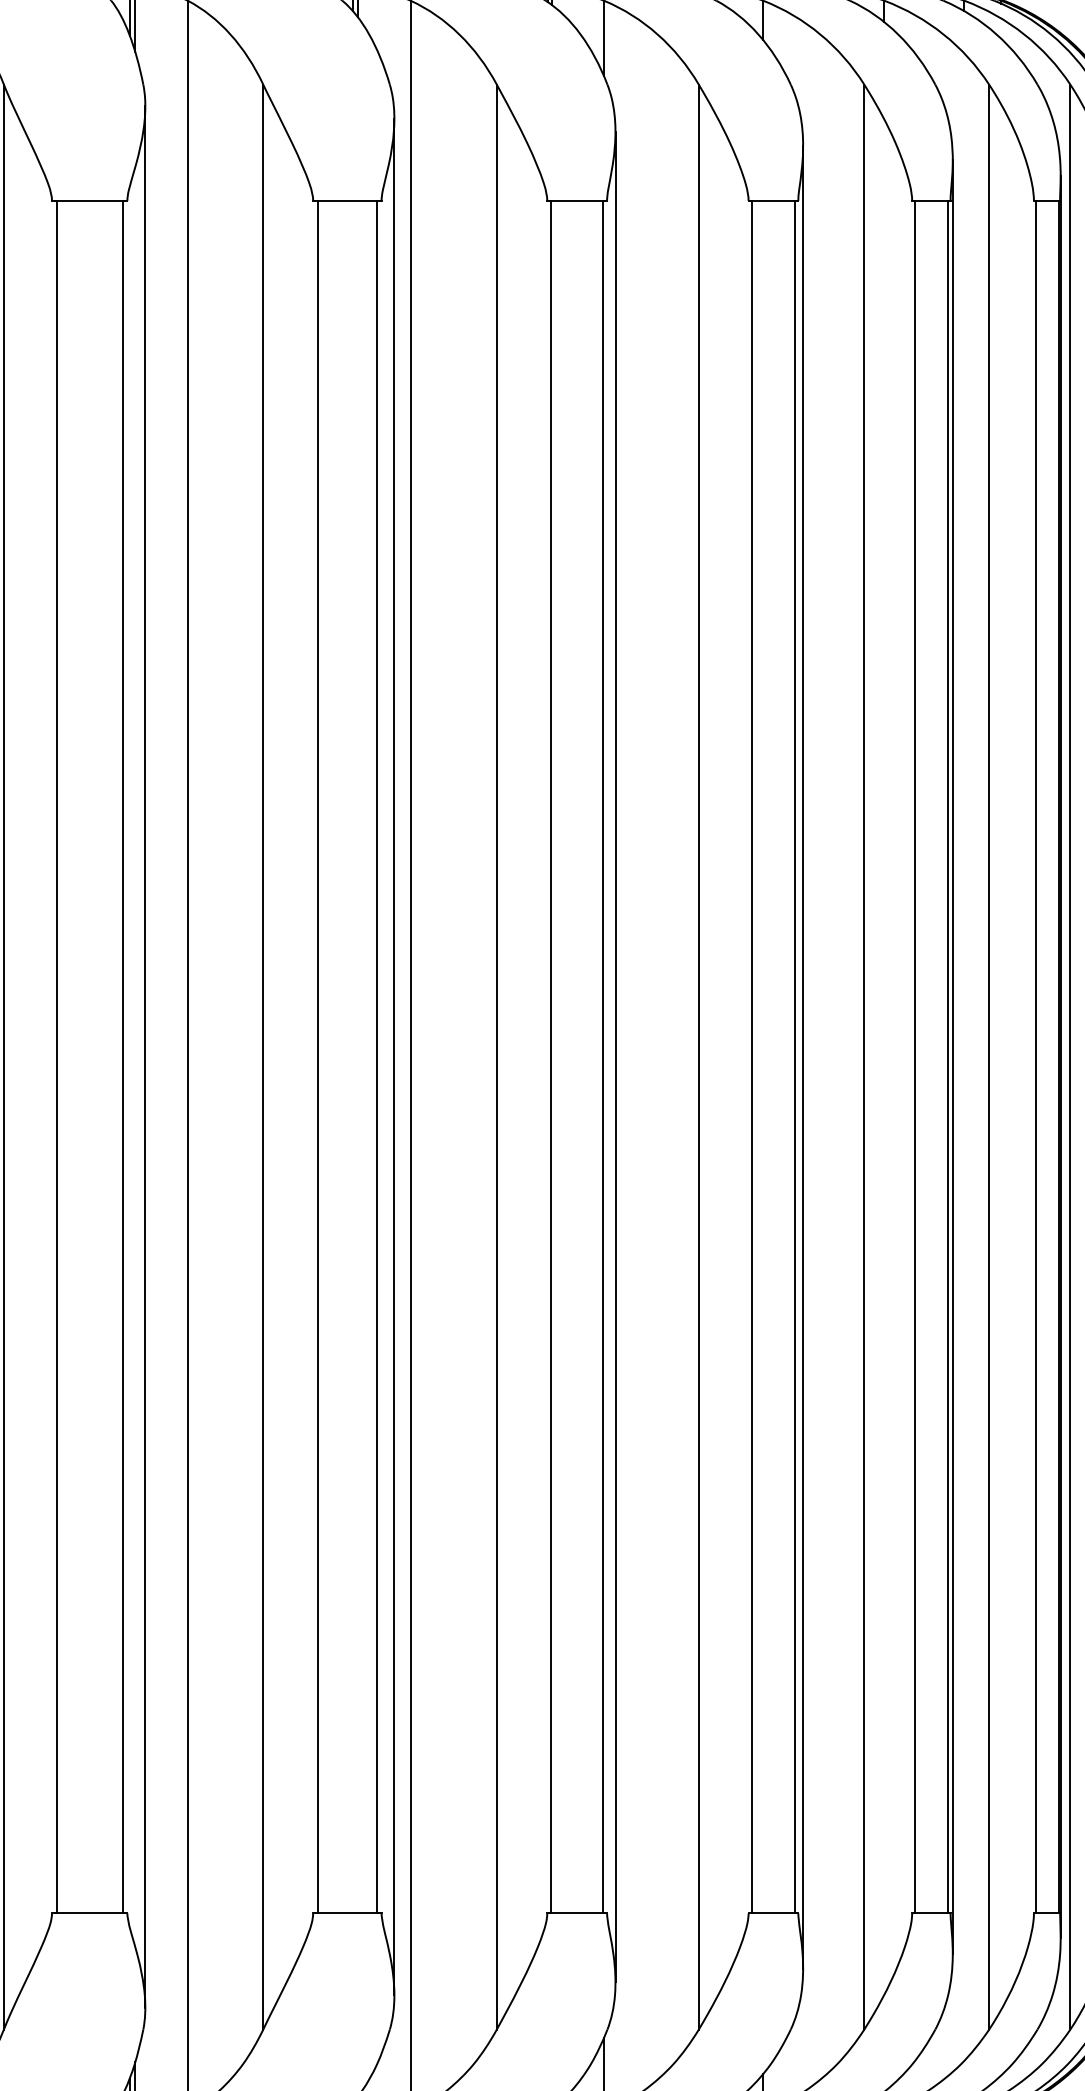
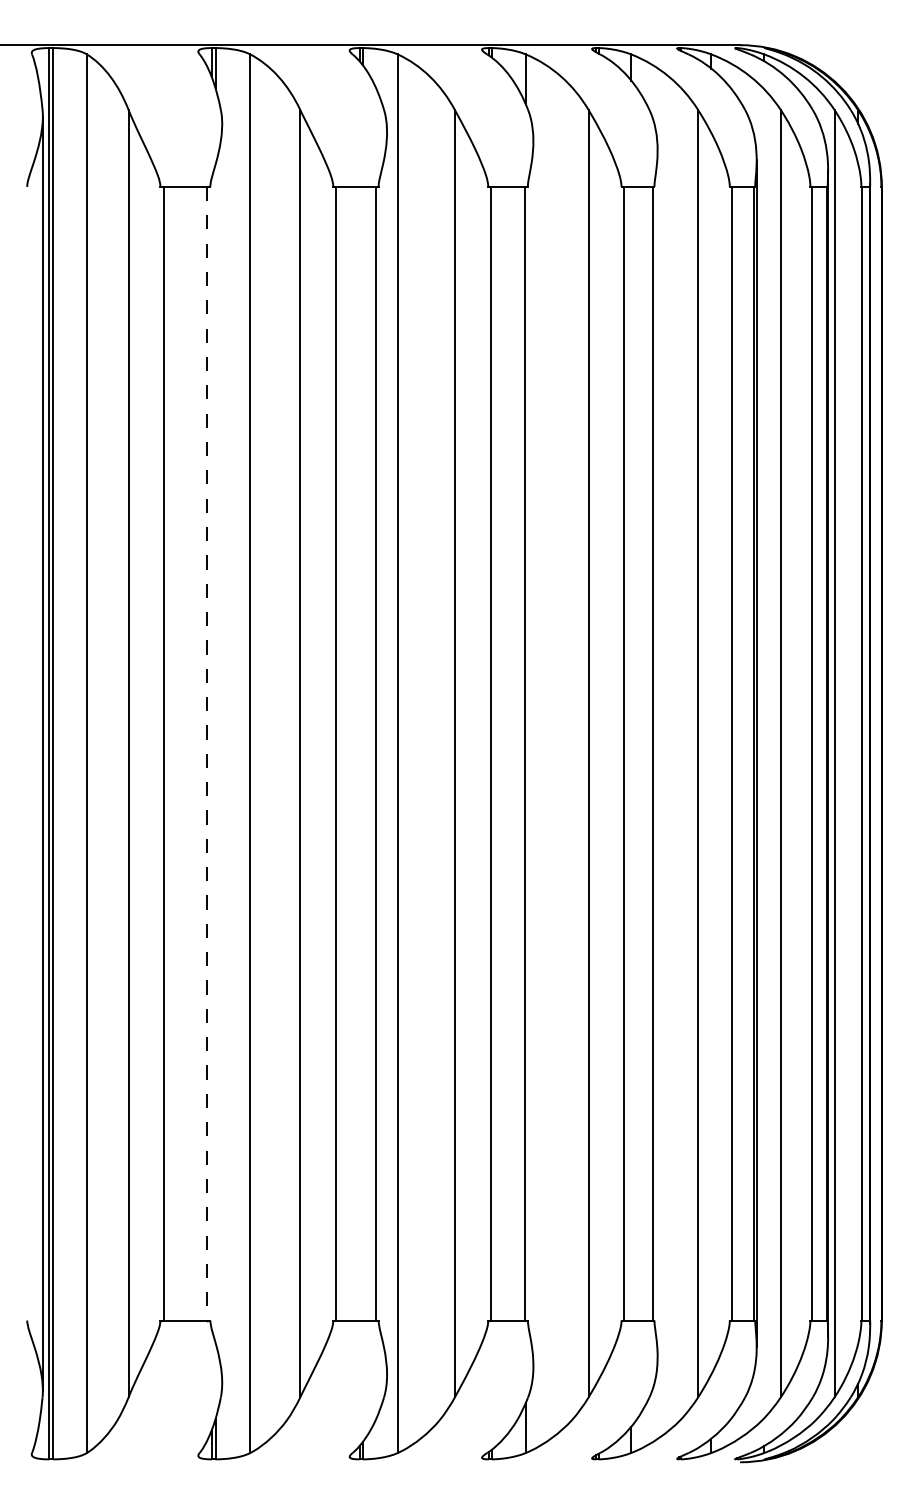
line: (123, 1056) -> (207, 753), solid -> dashed
line: (145, 1056) -> (222, 753), removed
line: (395, 1056) -> (387, 753), removed
line: (615, 1056) -> (533, 753), removed
line: (802, 1056) -> (657, 753), removed

